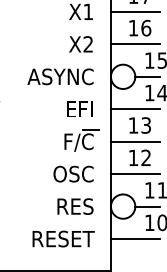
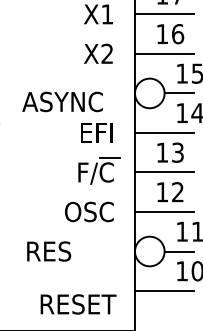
text: (60, 76) -> (62, 101), moved
text: (75, 206) -> (49, 251), moved
text: (63, 238) -> (78, 303), moved

